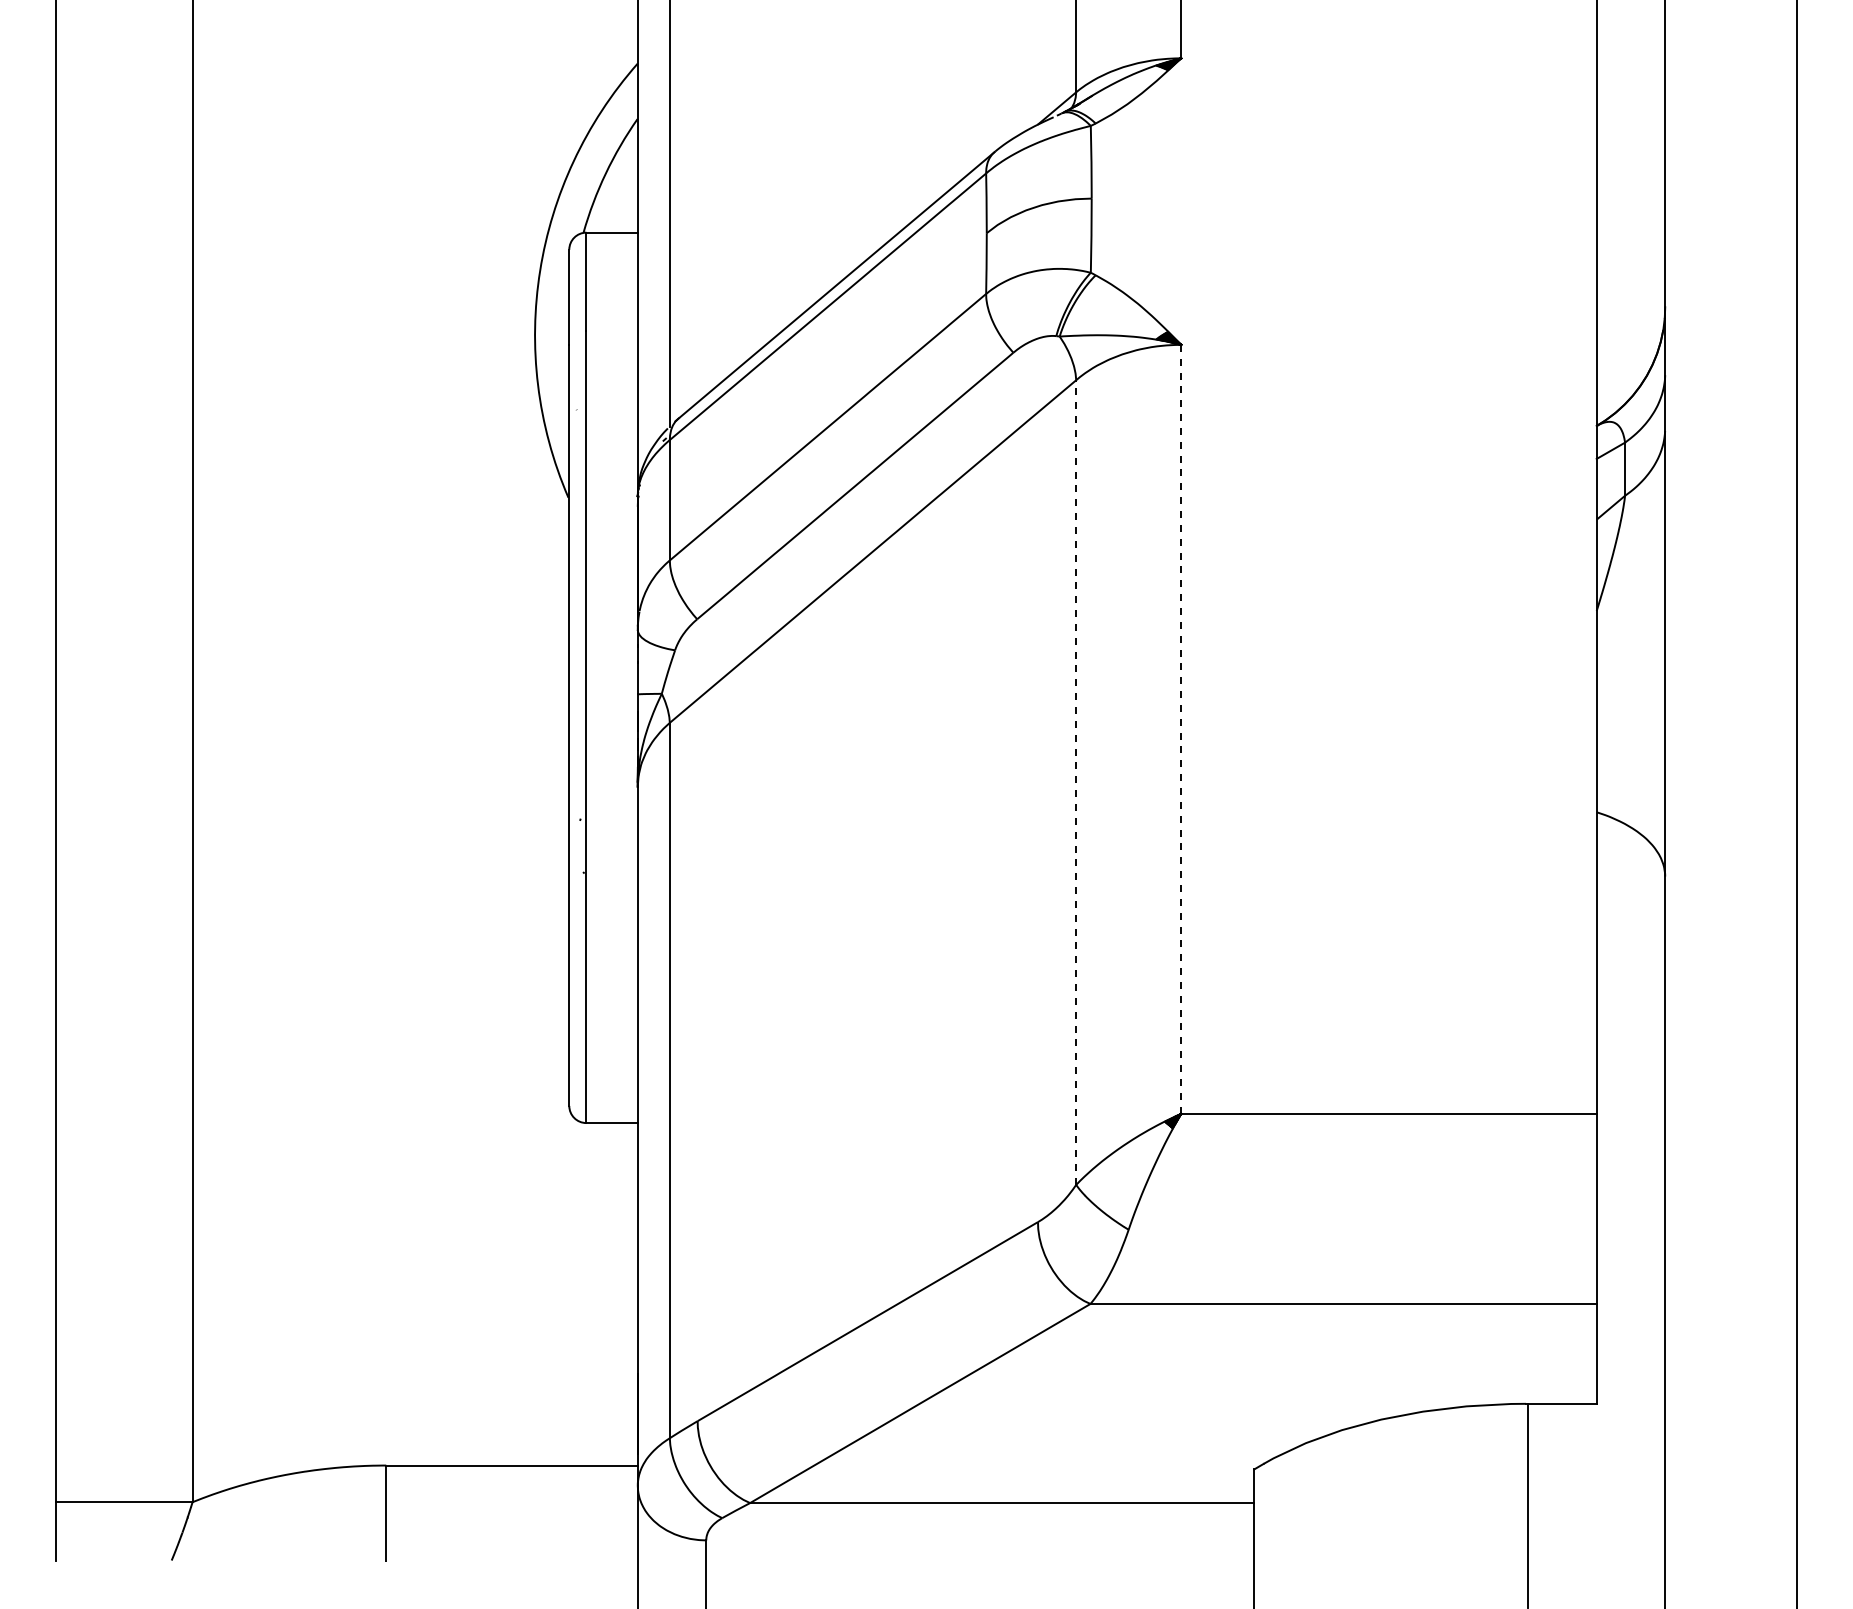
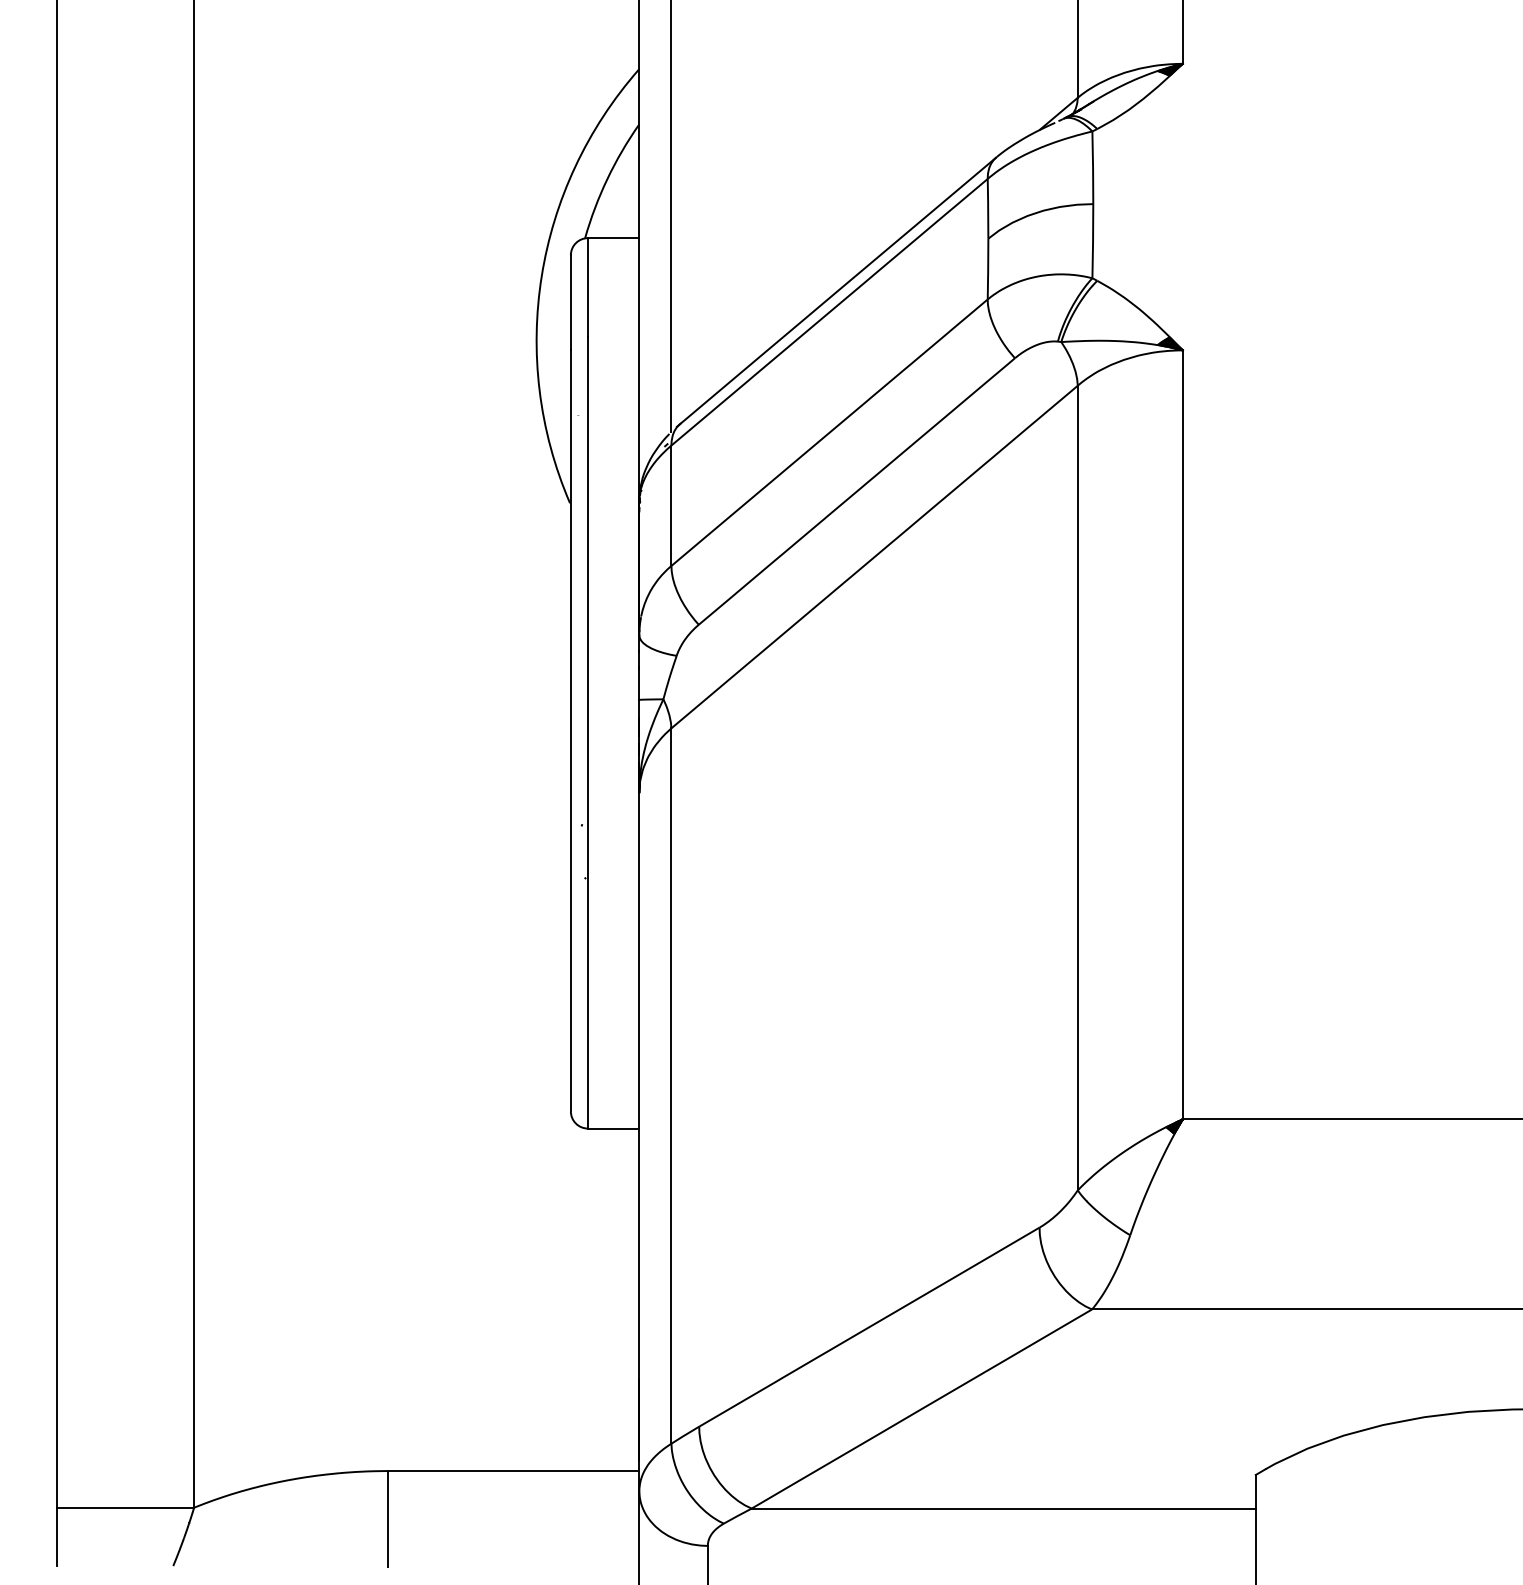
line: (1181, 729) -> (1183, 735), dashed -> solid
line: (1076, 782) -> (1078, 788), dashed -> solid

